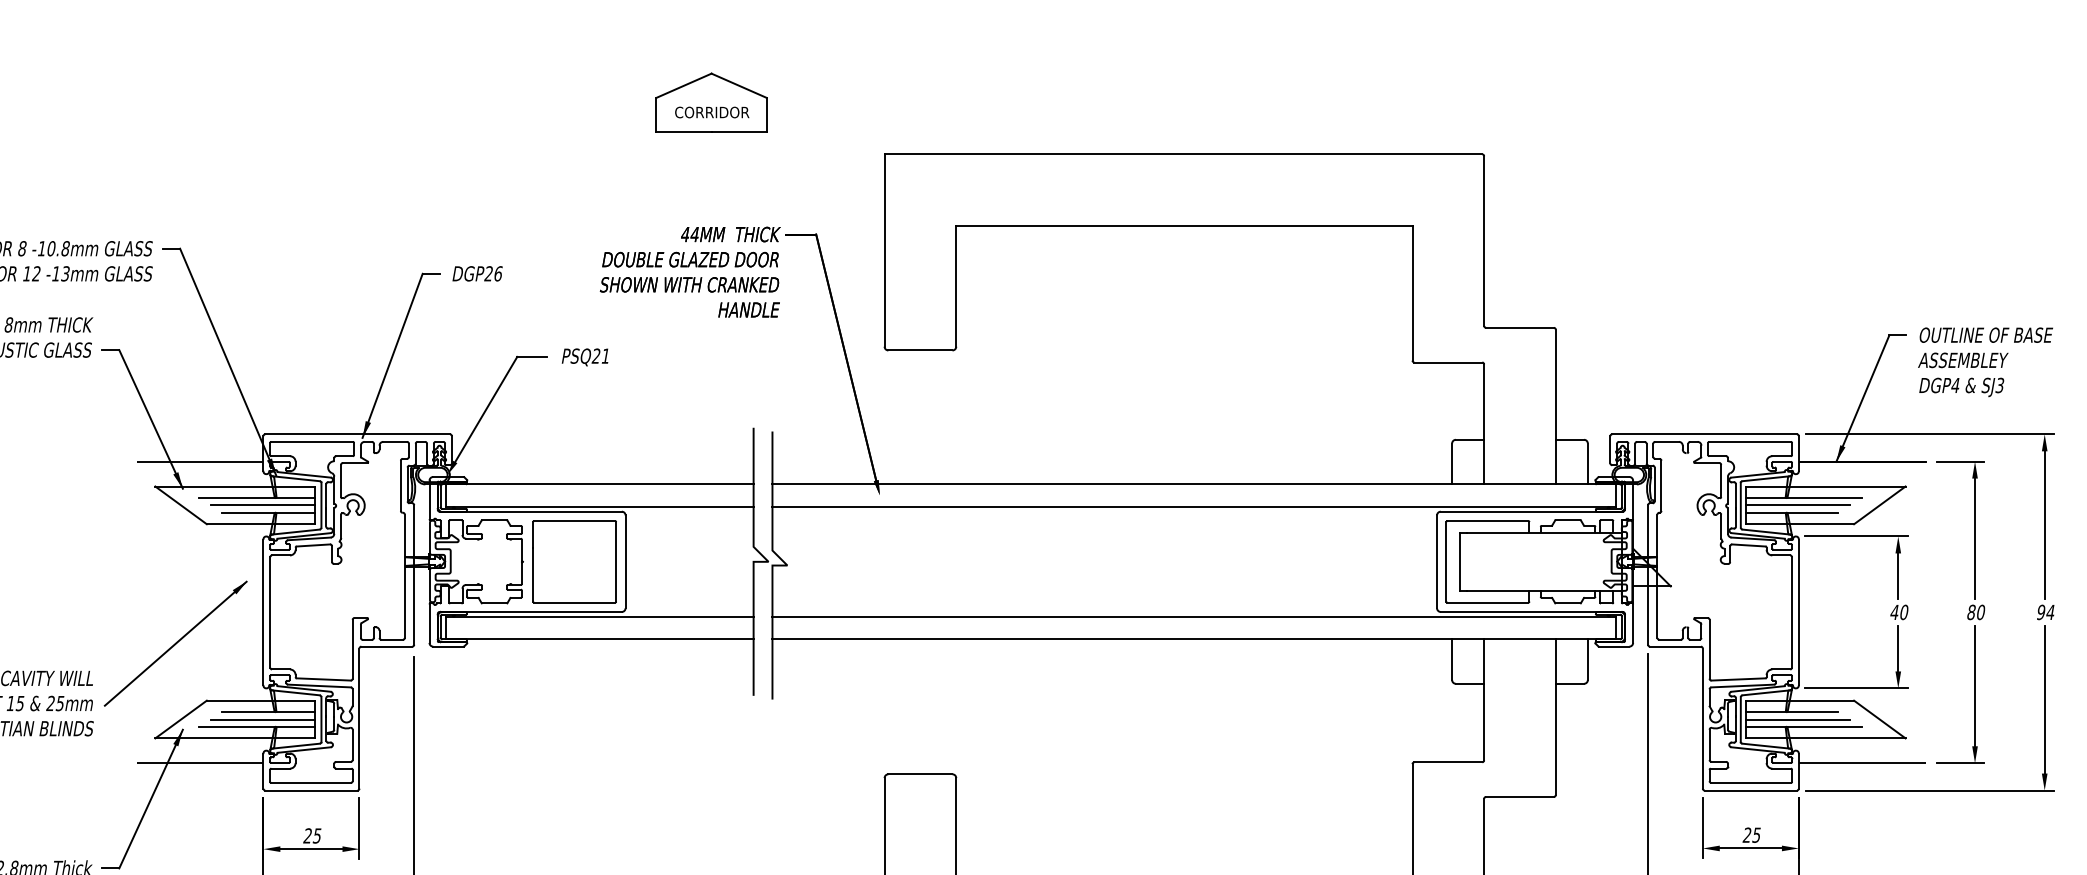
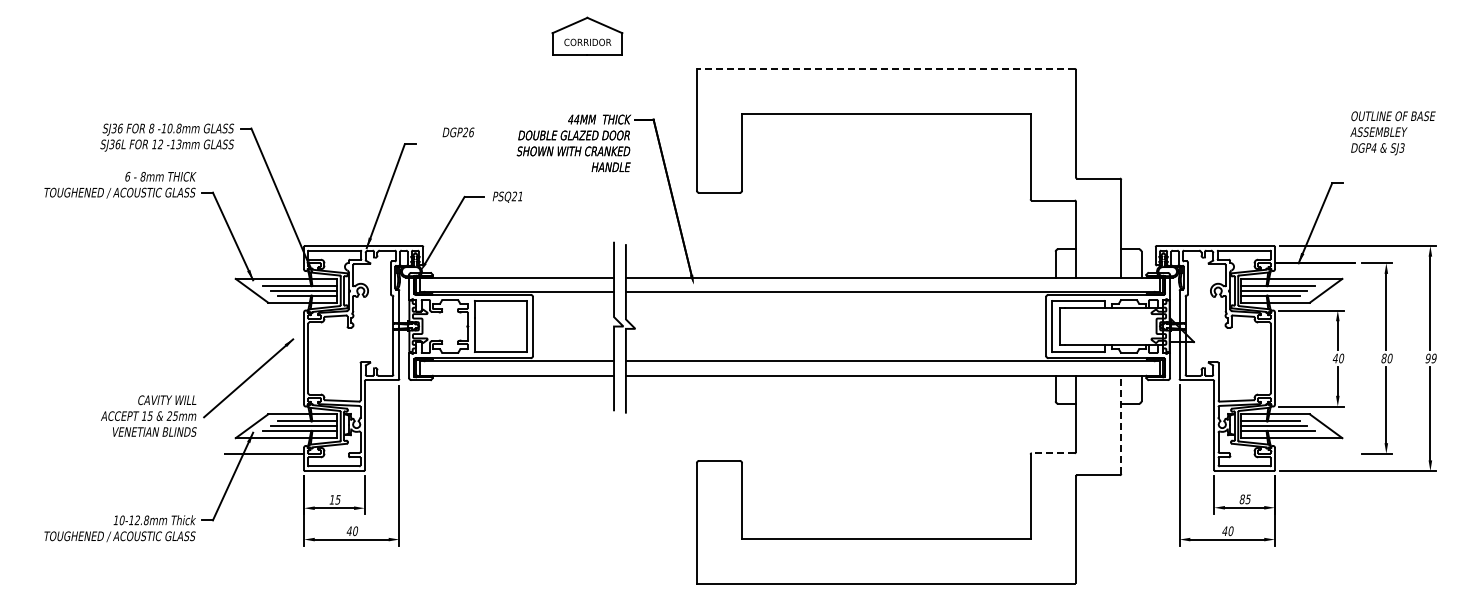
line: (1182, 153) -> (885, 68), solid -> dashed
text: (477, 273) -> (458, 132), moved
text: (1984, 362) -> (1392, 133), moved
line: (199, 462) -> (263, 263), removed
text: (2049, 612) -> (1433, 358), 94 -> 99
line: (1556, 716) -> (1121, 424), solid -> dashed
line: (1447, 762) -> (1052, 453), solid -> dashed
line: (1861, 762) -> (1314, 453), removed
text: (306, 835) -> (331, 499), 25 -> 15
text: (1745, 835) -> (1241, 499), 25 -> 85

